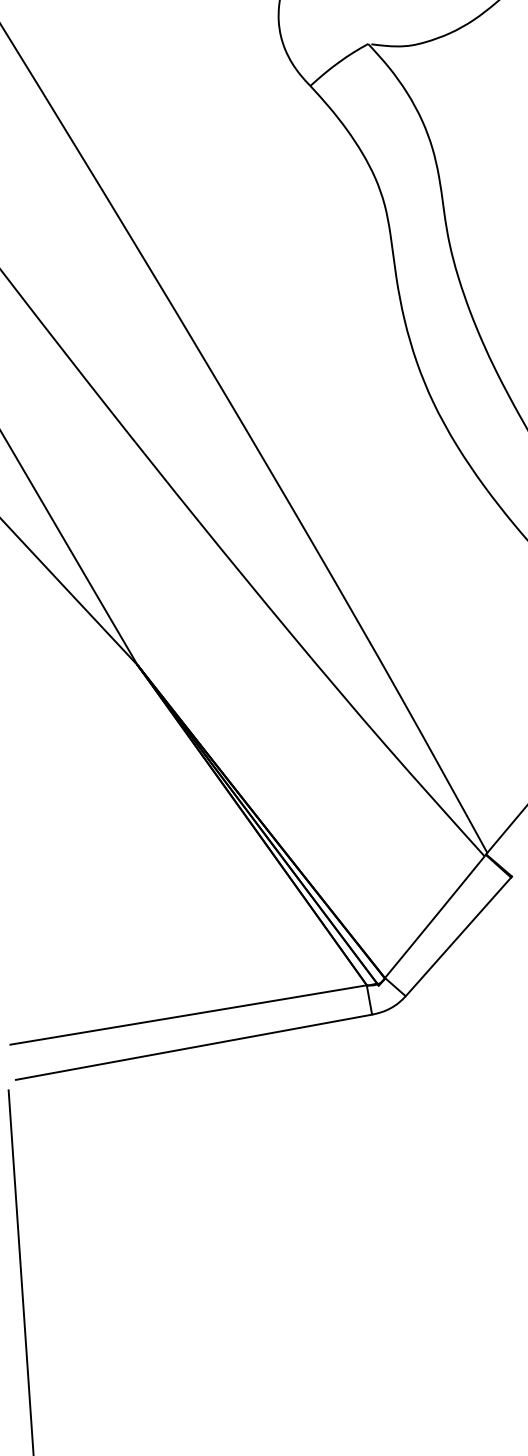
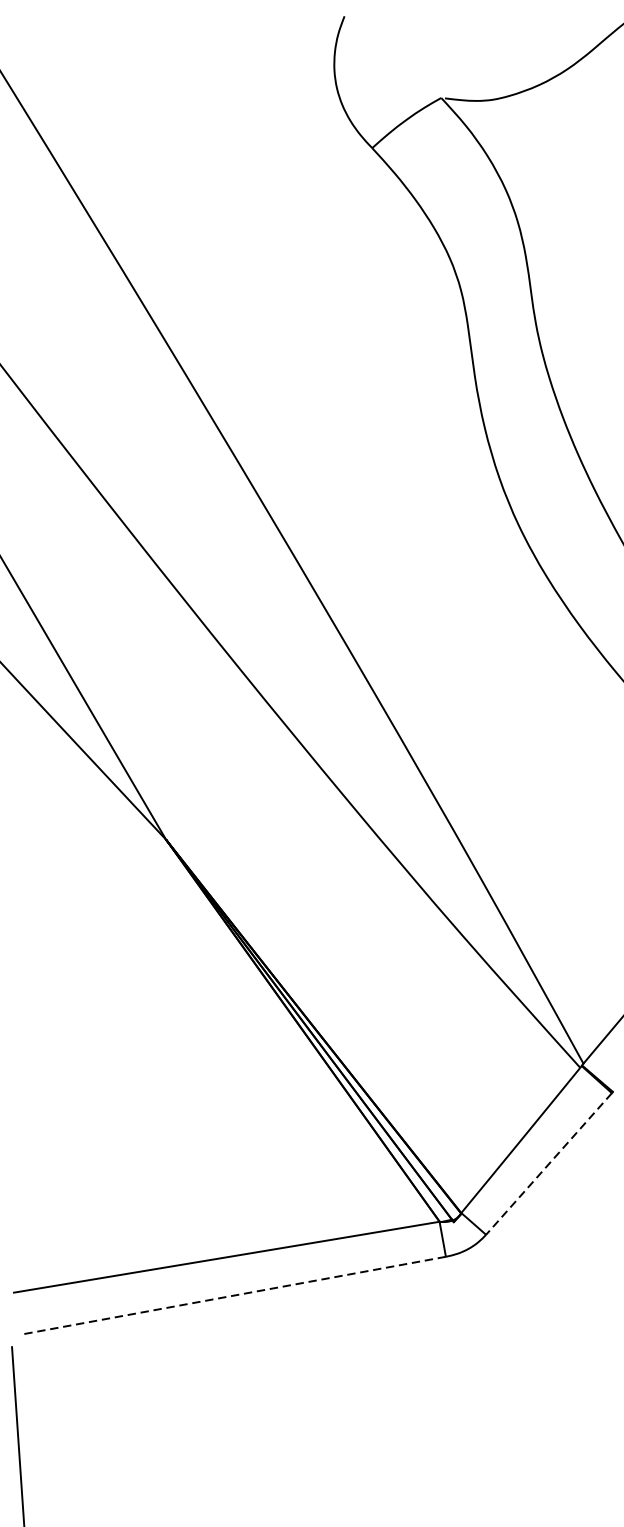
line: (458, 937) -> (549, 1164), solid -> dashed
line: (193, 1047) -> (232, 1295), solid -> dashed

